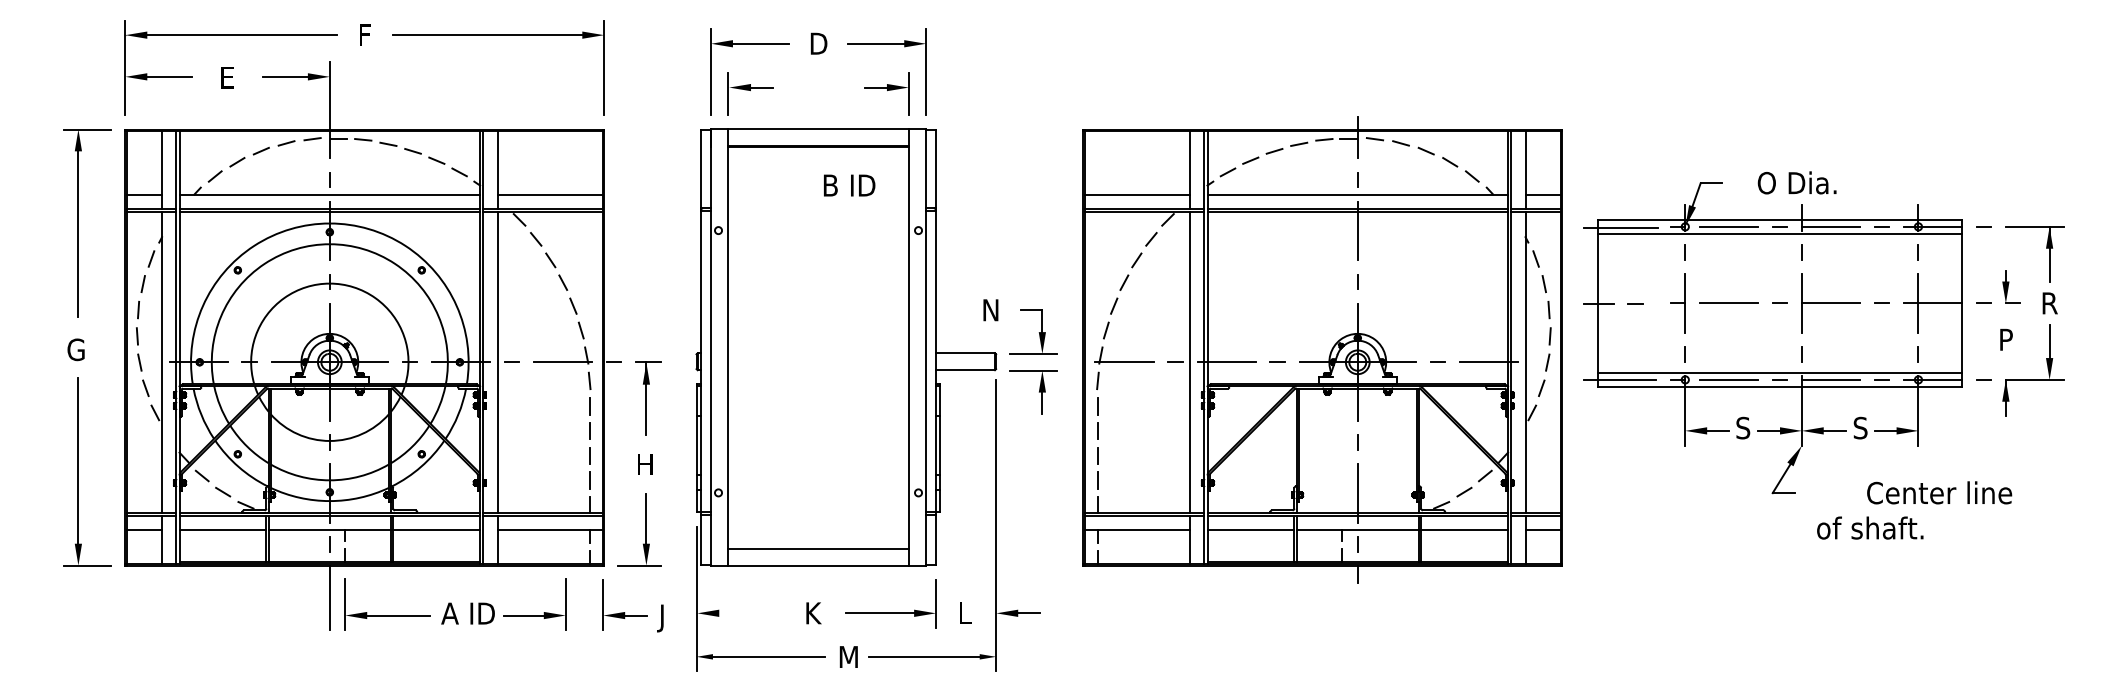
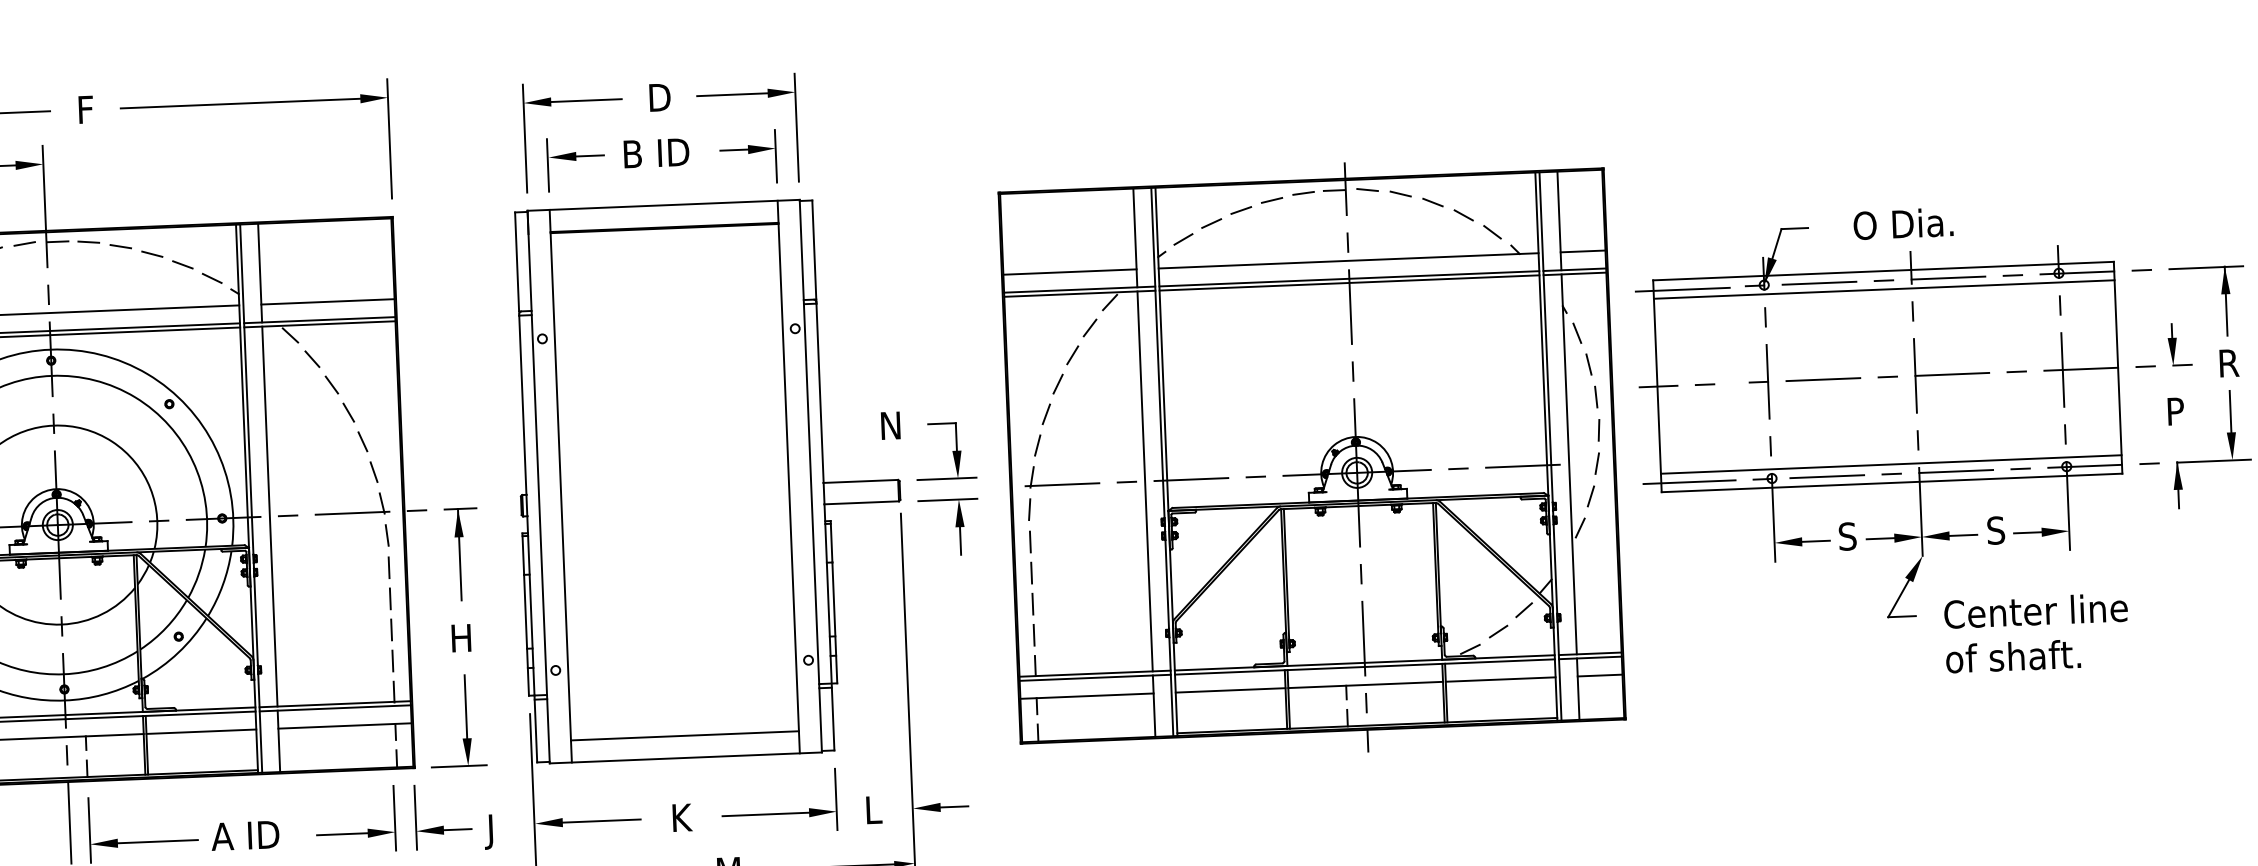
text: (849, 185) -> (656, 153), moved
text: (1939, 492) -> (2035, 610), moved
line: (749, 613) -> (601, 821), added
part: (534, 615) -> (355, 833), moved

